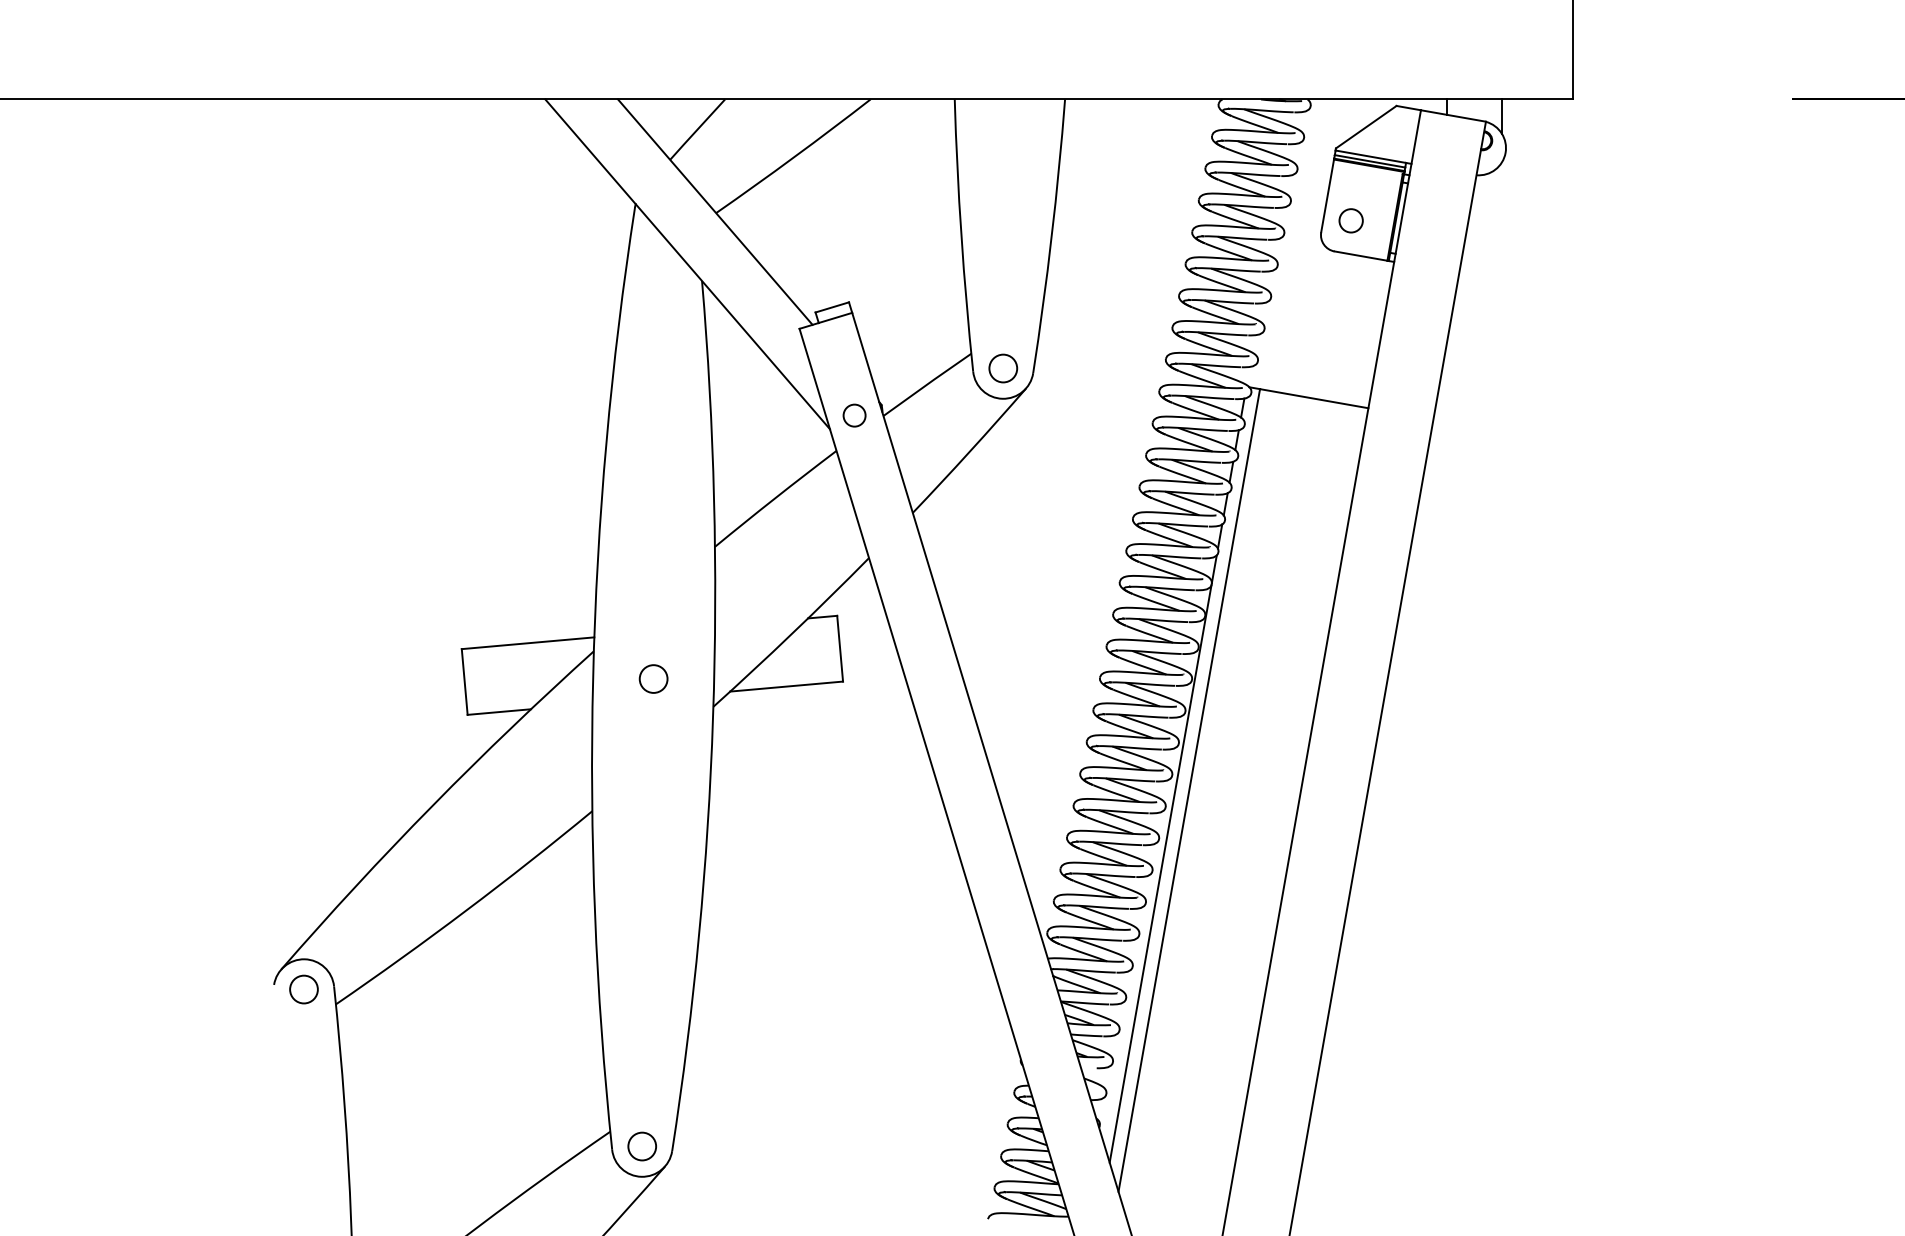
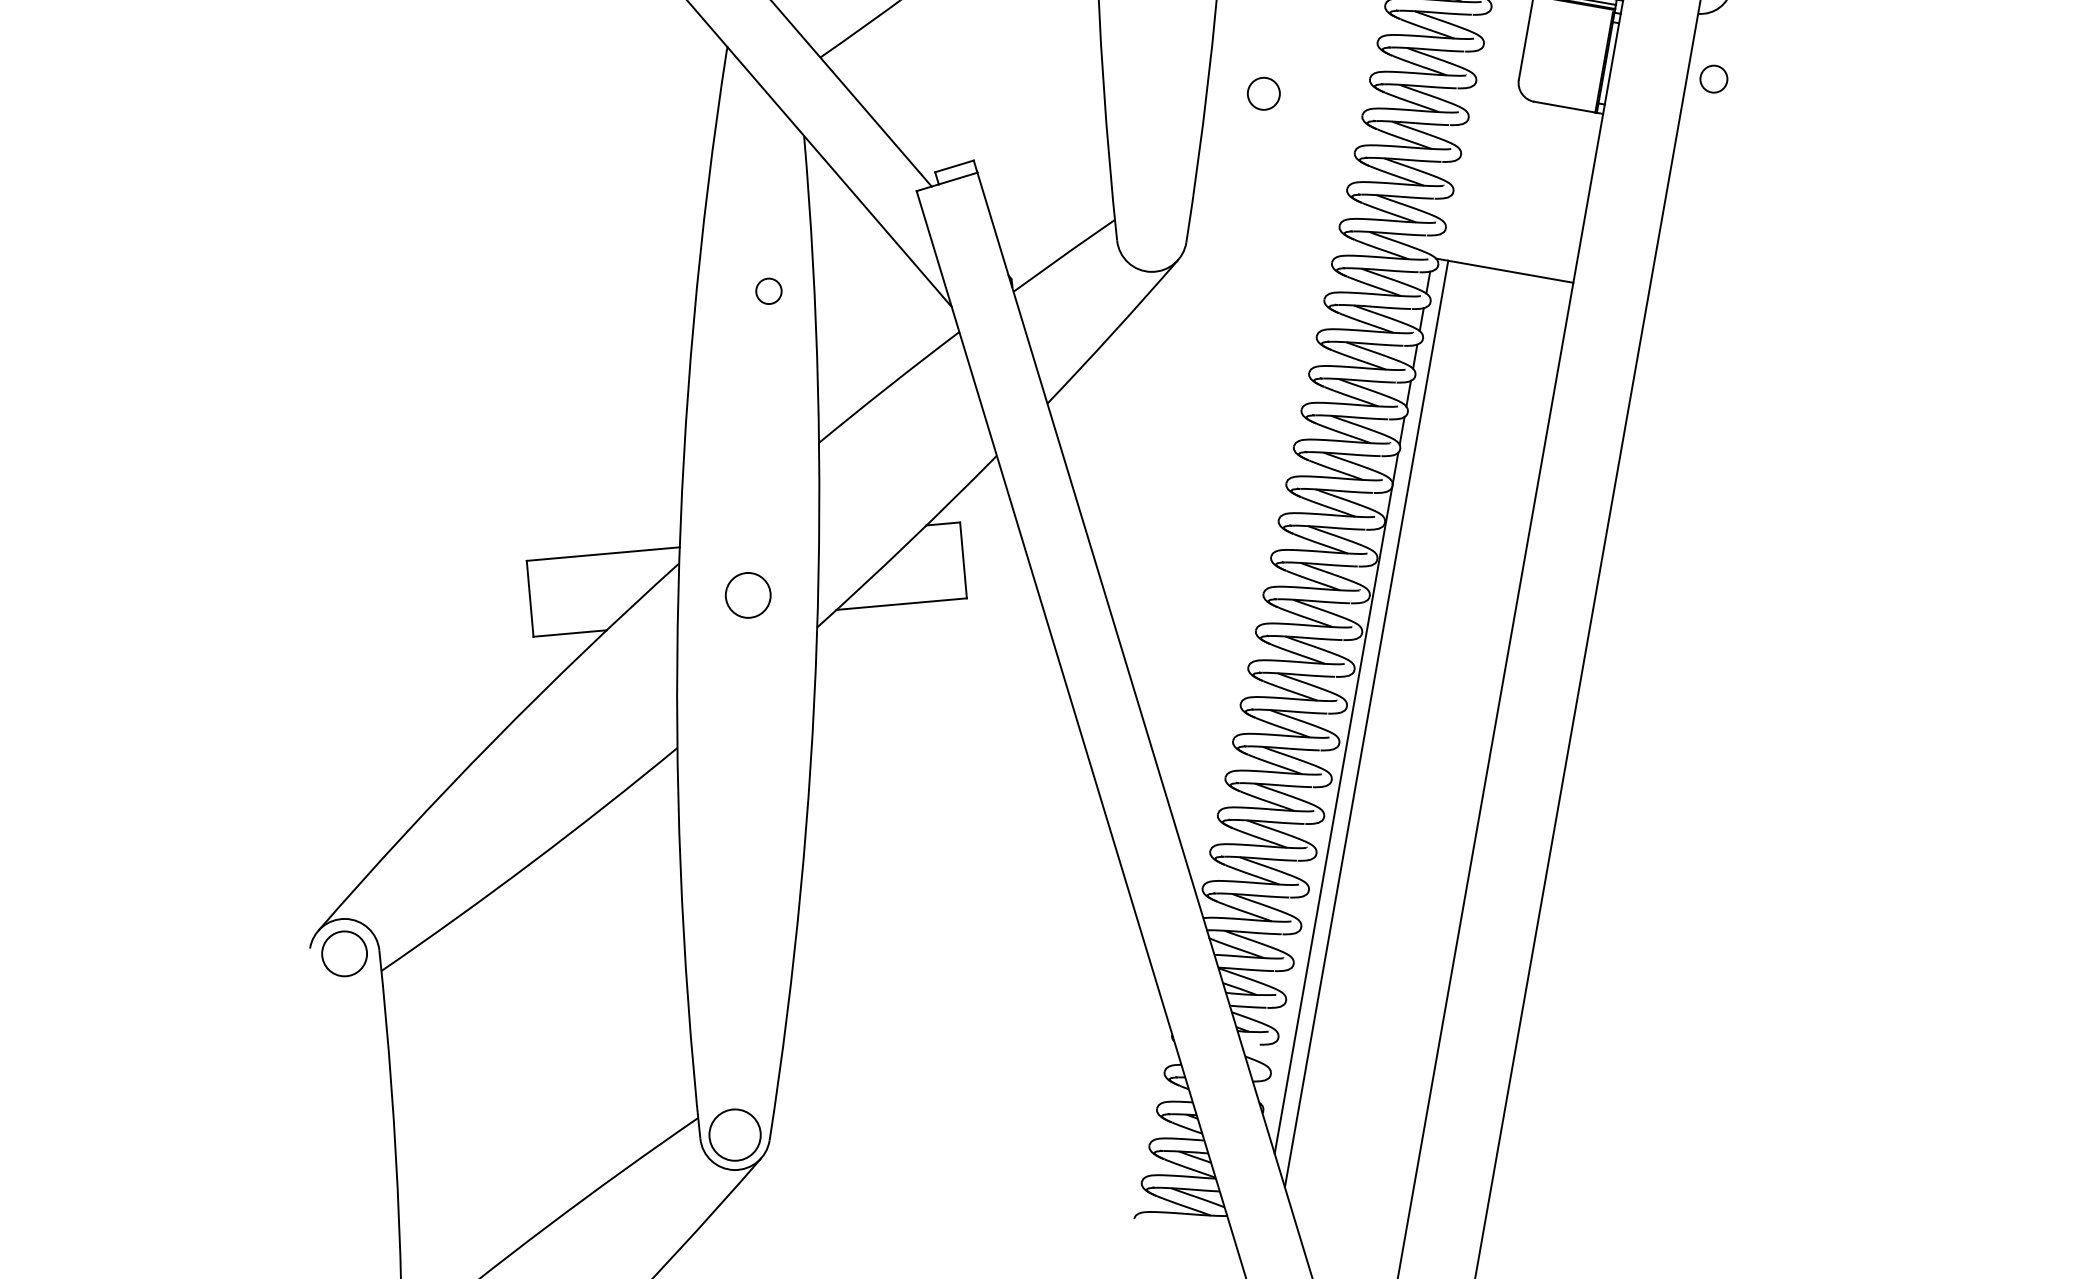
circle: (1350, 220) -> (1713, 78), moved
circle: (1003, 368) -> (1264, 93), moved
circle: (854, 415) -> (768, 291), moved
circle: (653, 678) -> (748, 594), size x1.4
circle: (303, 989) -> (344, 953), size x1.4
circle: (642, 1146) -> (735, 1135), size x1.6

